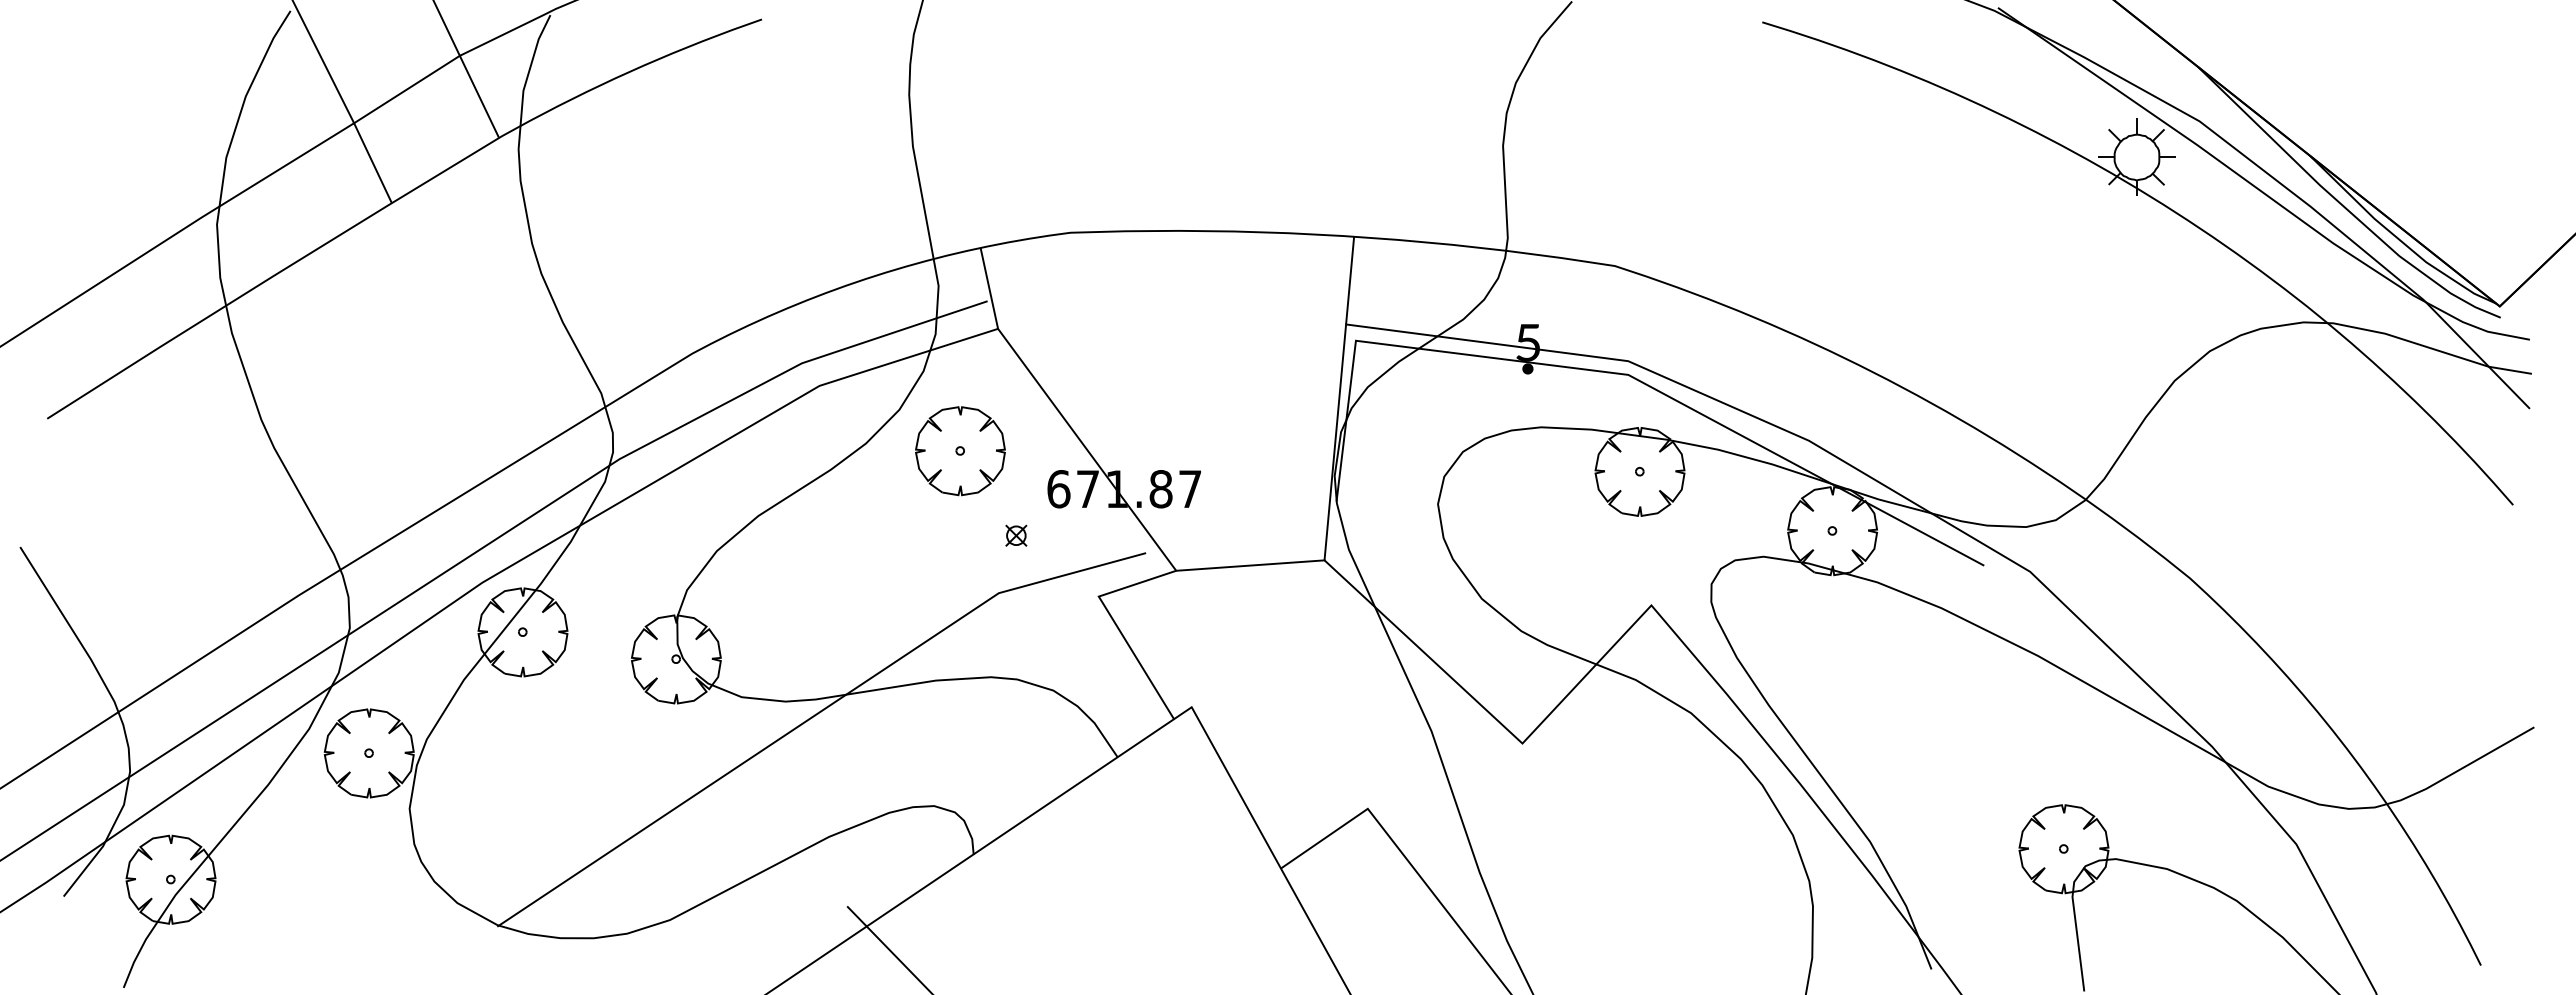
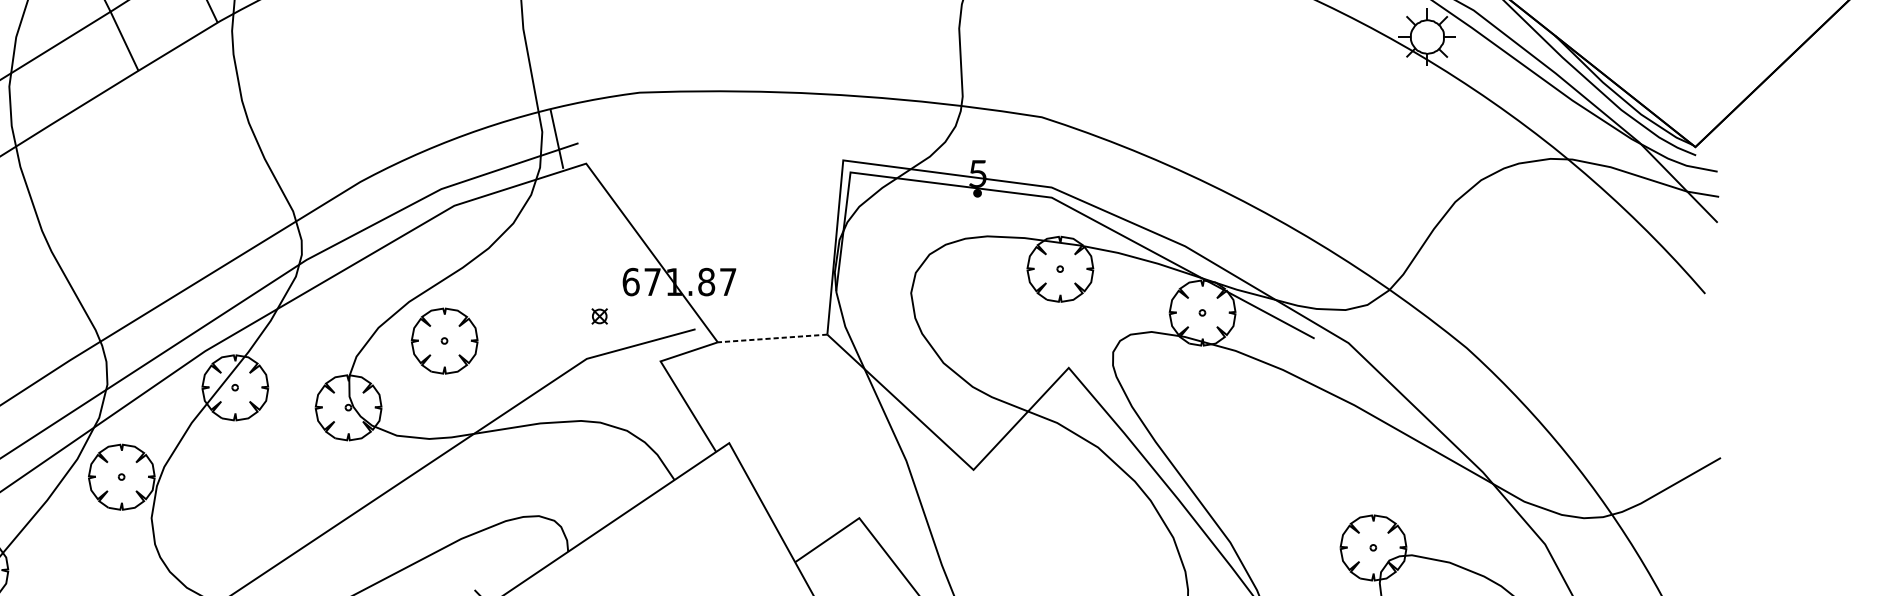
line: (1350, 280) -> (846, 127), removed
line: (989, 287) -> (556, 138), moved
part: (960, 451) -> (444, 341), moved
line: (1249, 565) -> (771, 338), solid -> dashed

